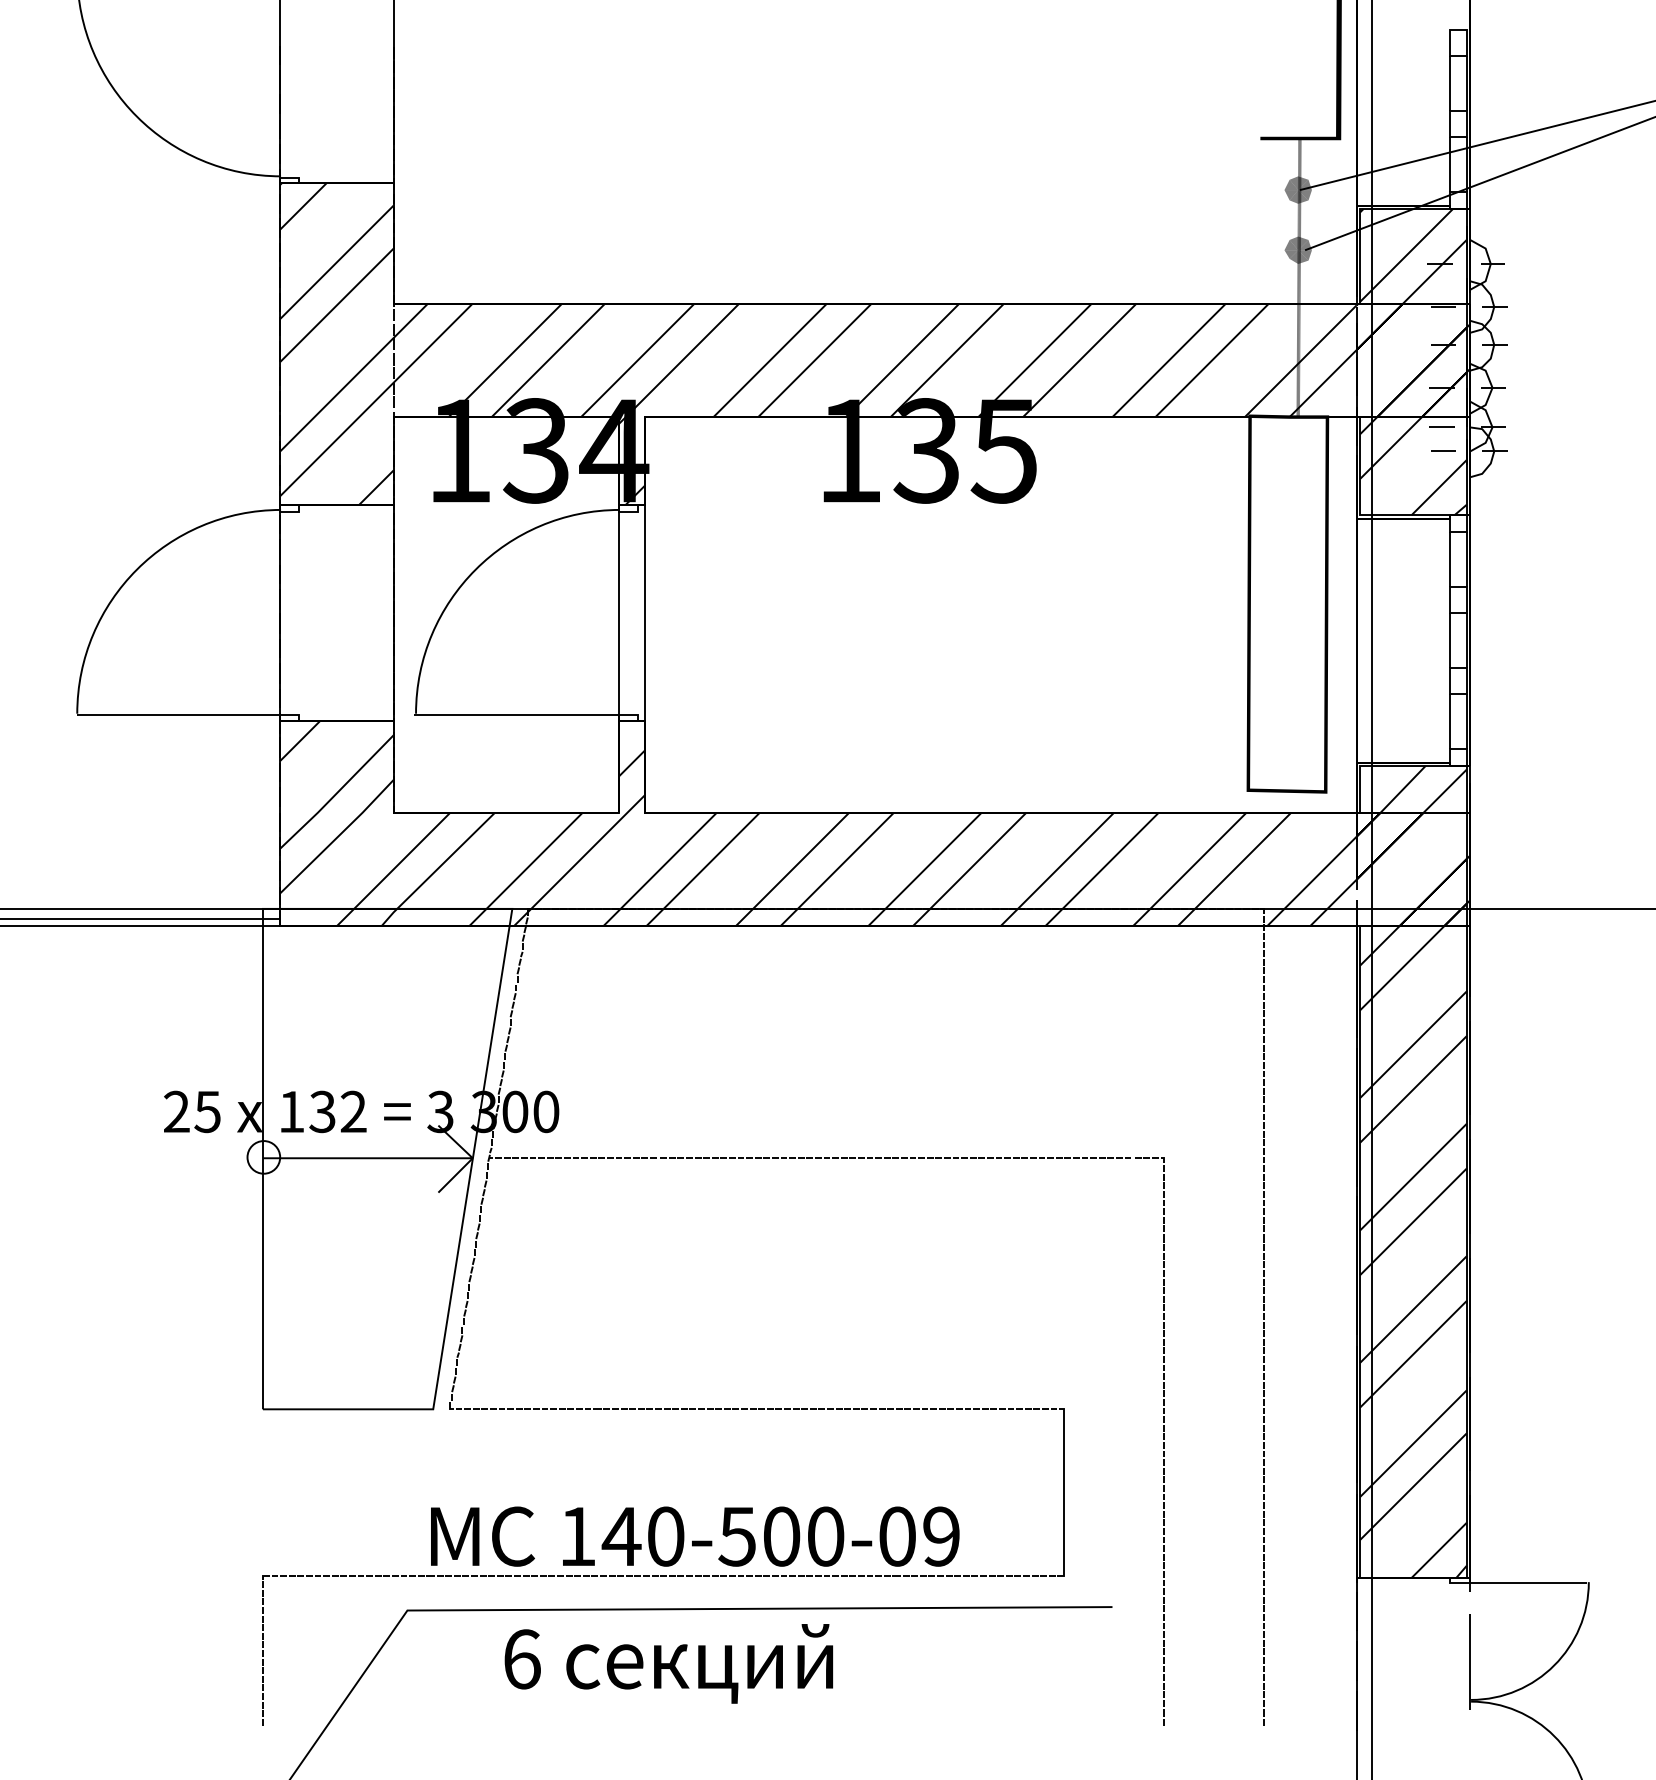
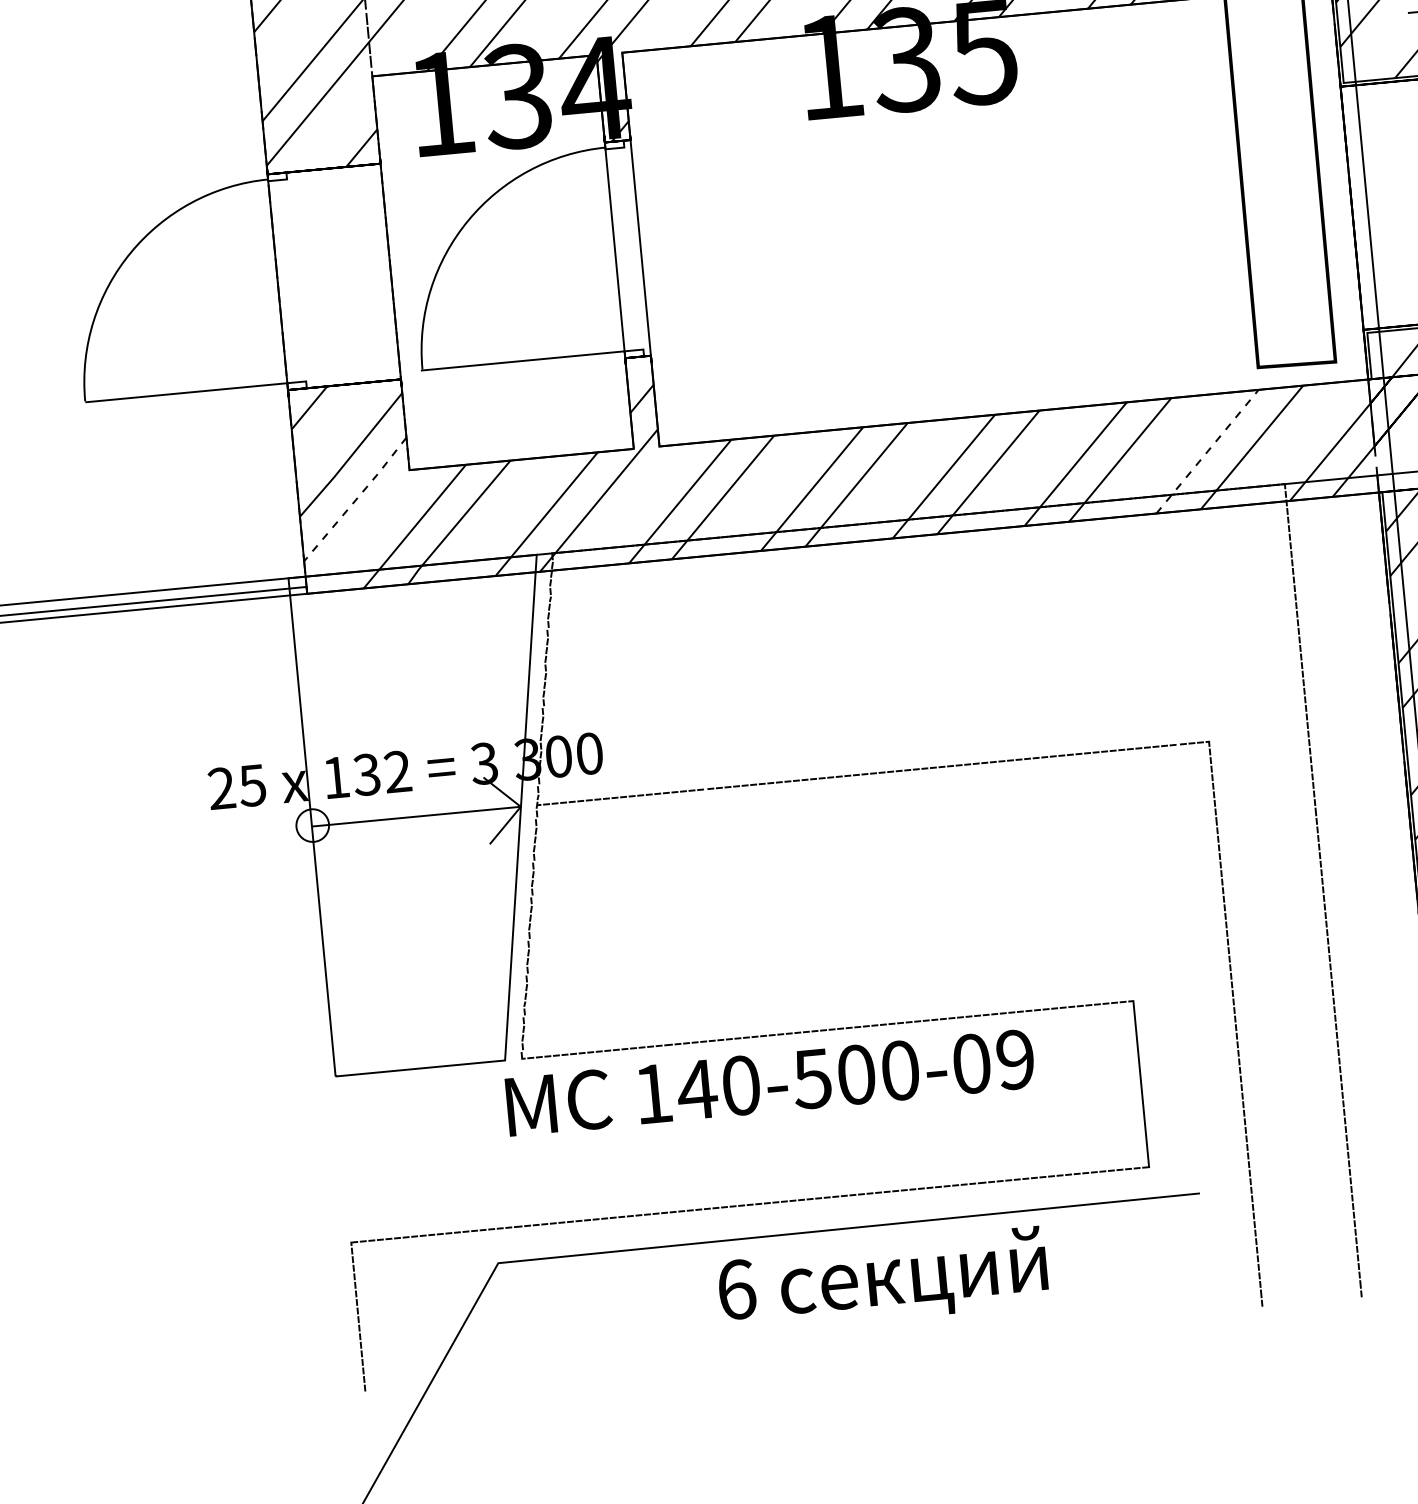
line: (337, 837) -> (355, 500), solid -> dashed
line: (1190, 869) -> (1208, 451), solid -> dashed
text: (695, 1536) -> (770, 1082), moved
text: (668, 1663) -> (882, 1280), moved

